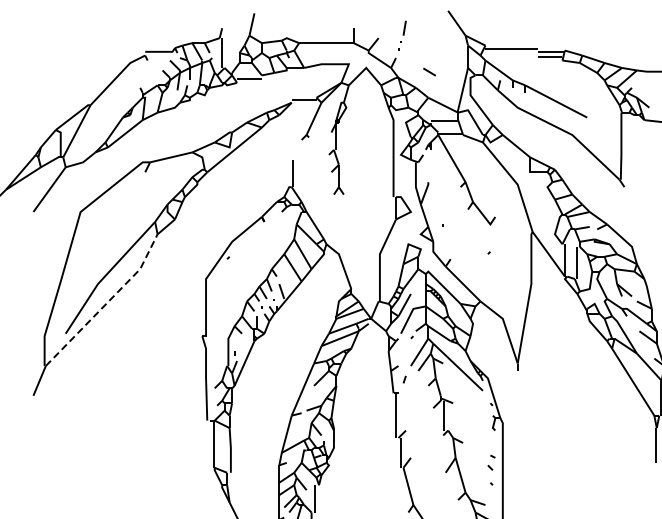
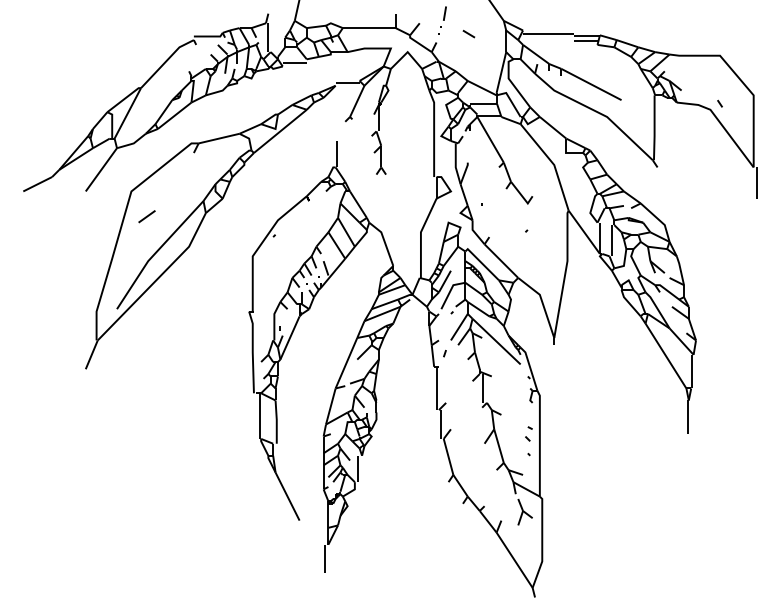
line: (429, 71) -> (468, 33), moved
line: (96, 237) -> (146, 216), added
line: (107, 303) -> (157, 279), dashed -> solid

